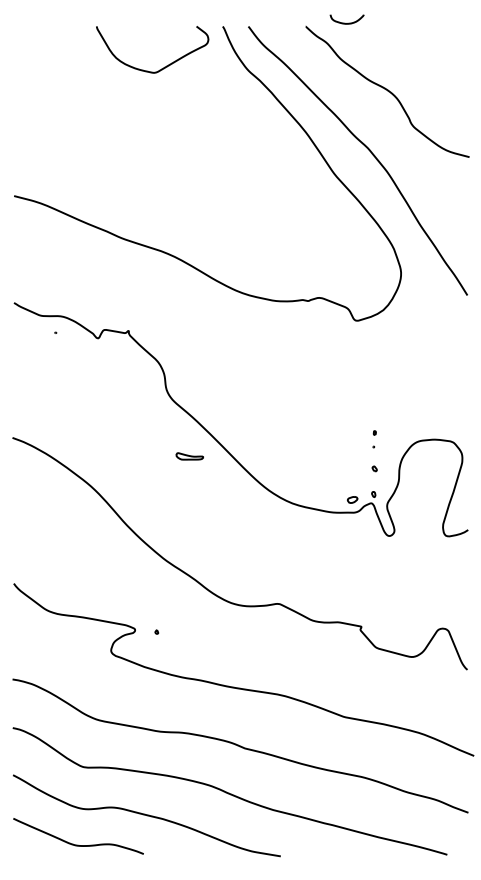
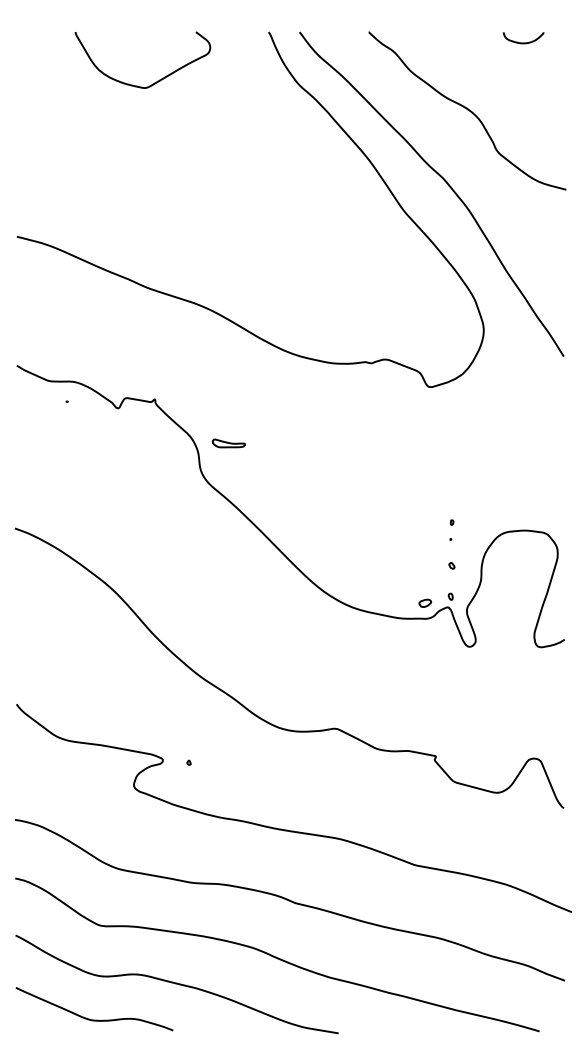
curve: (345, 22) -> (521, 41), moved
curve: (164, 66) -> (157, 80), moved
part: (189, 456) -> (228, 443), moved

